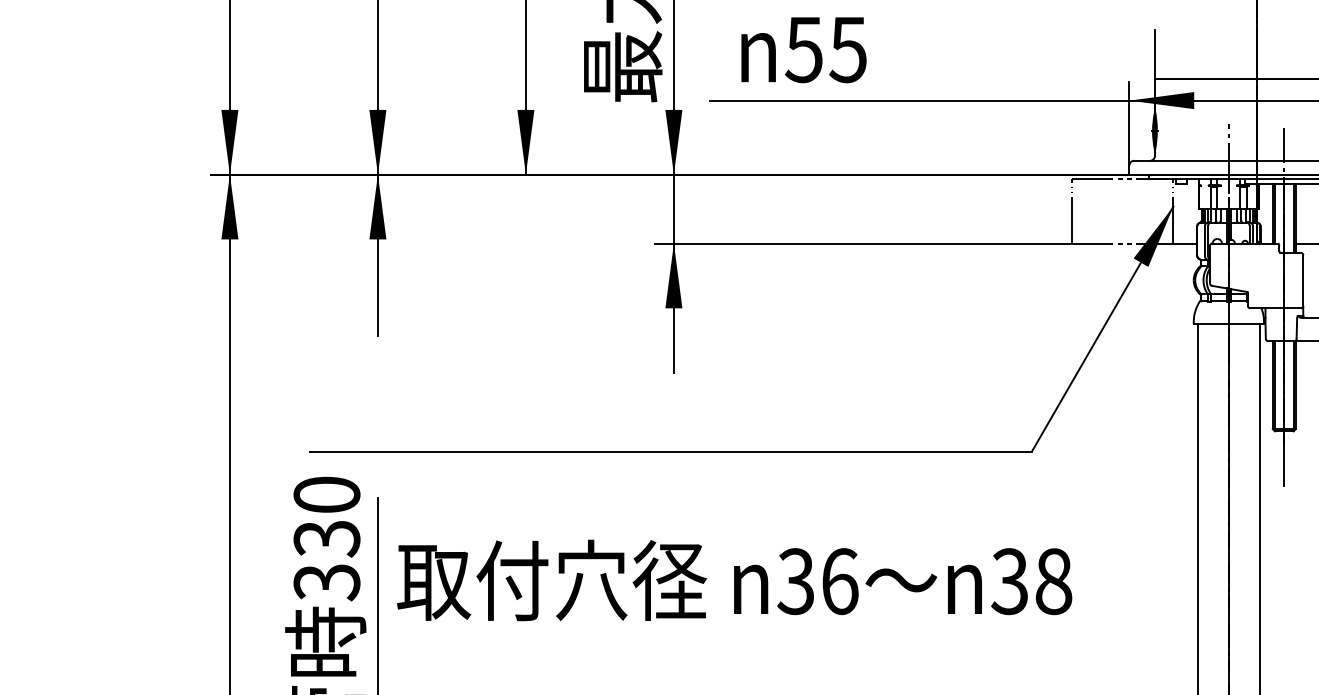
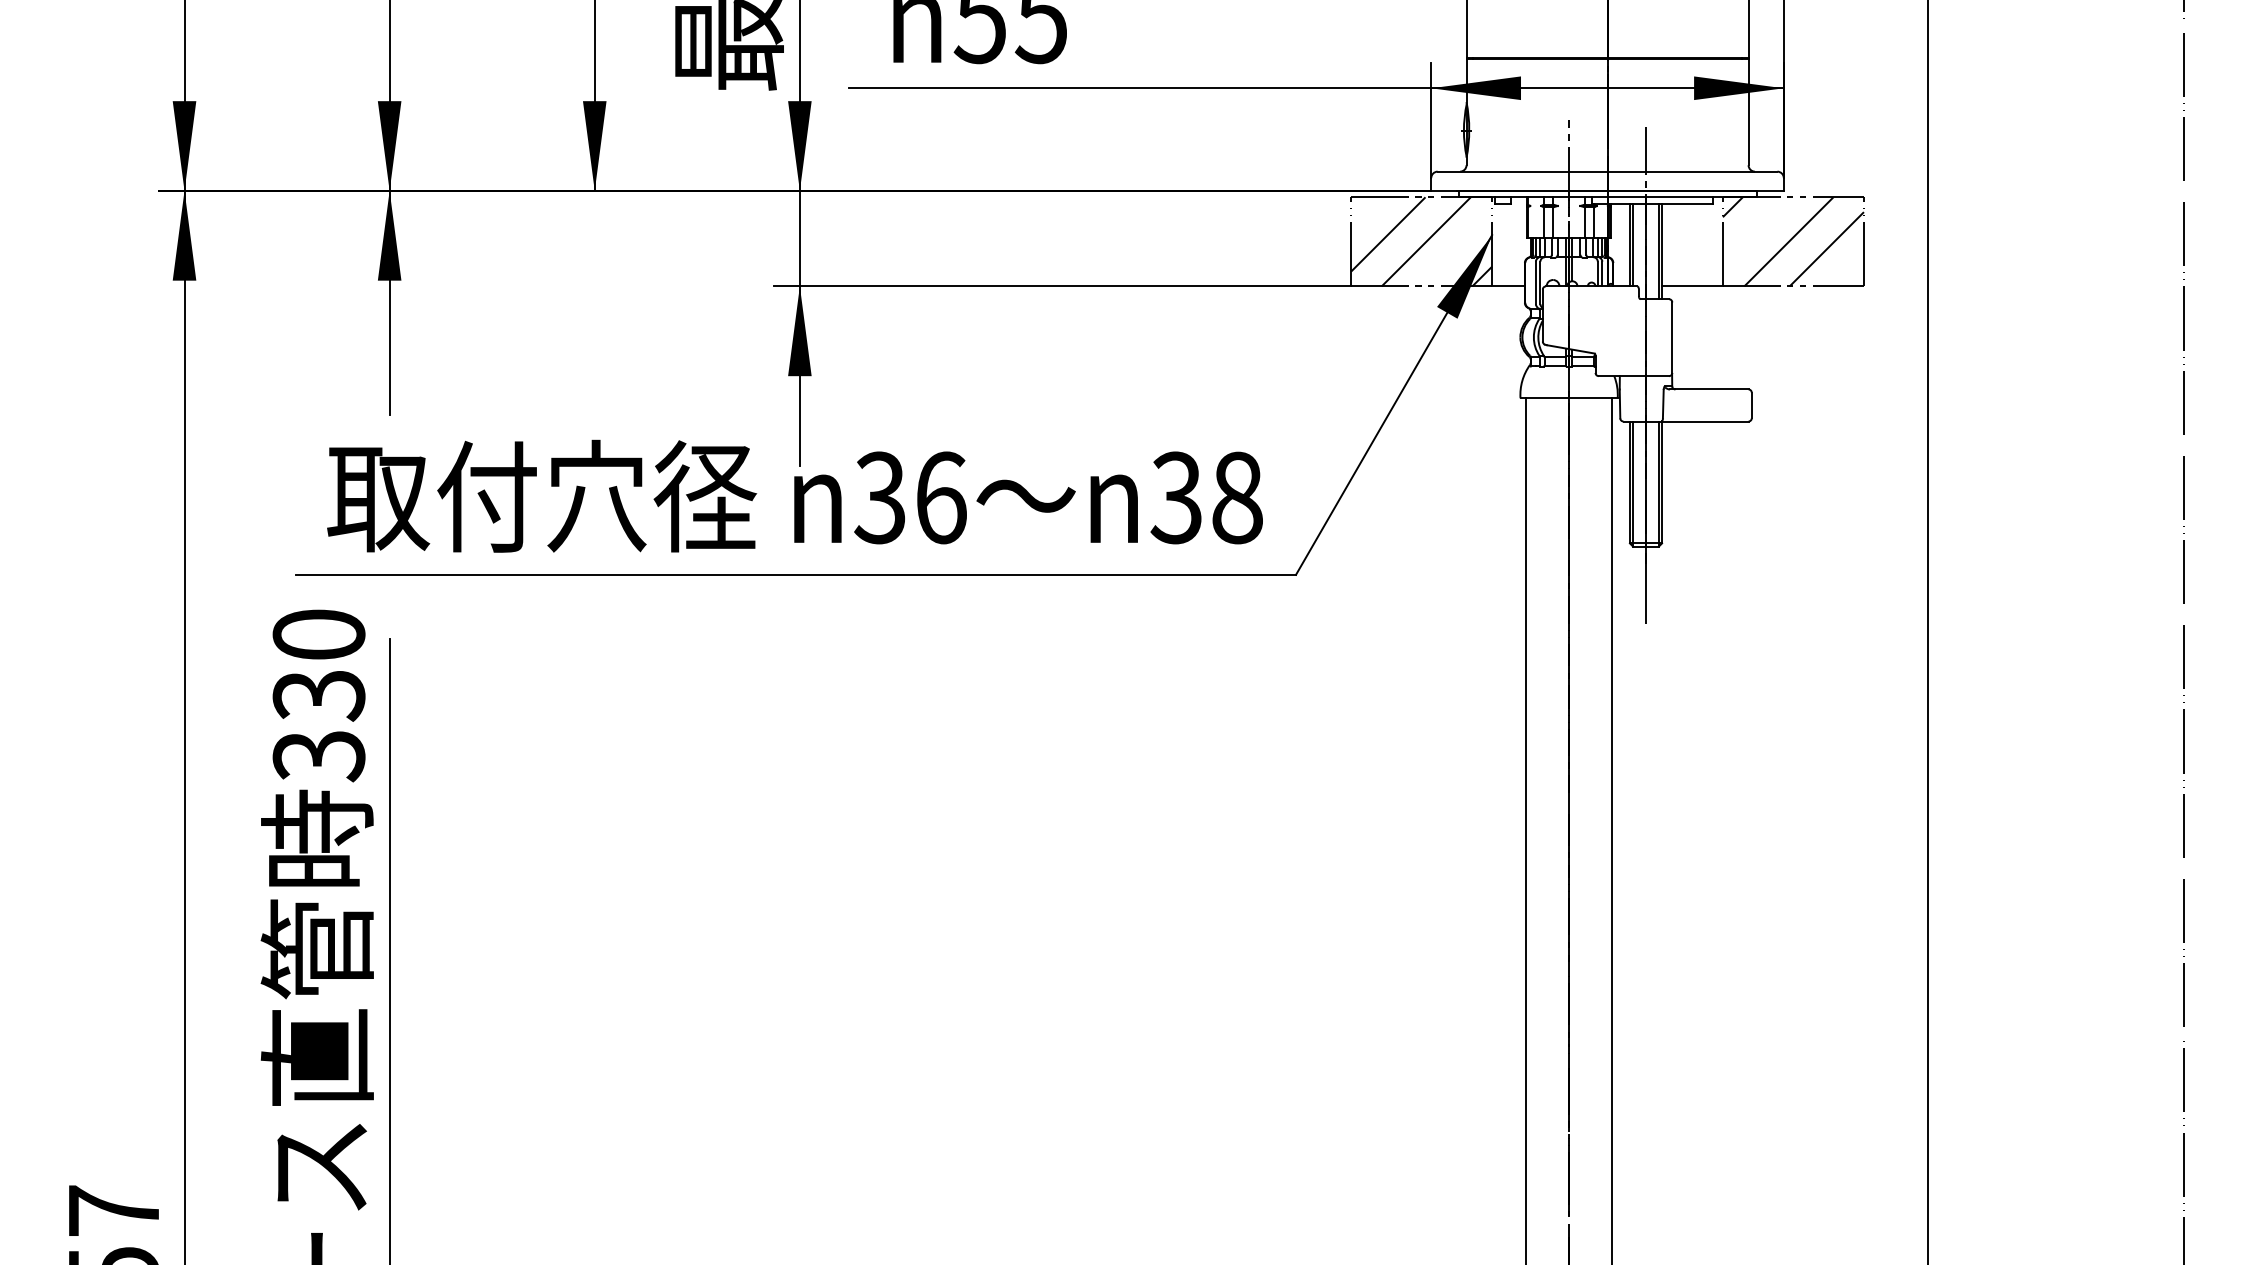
hatch: (1122, 211) -> (1421, 241), added
text: (734, 579) -> (794, 495), moved

